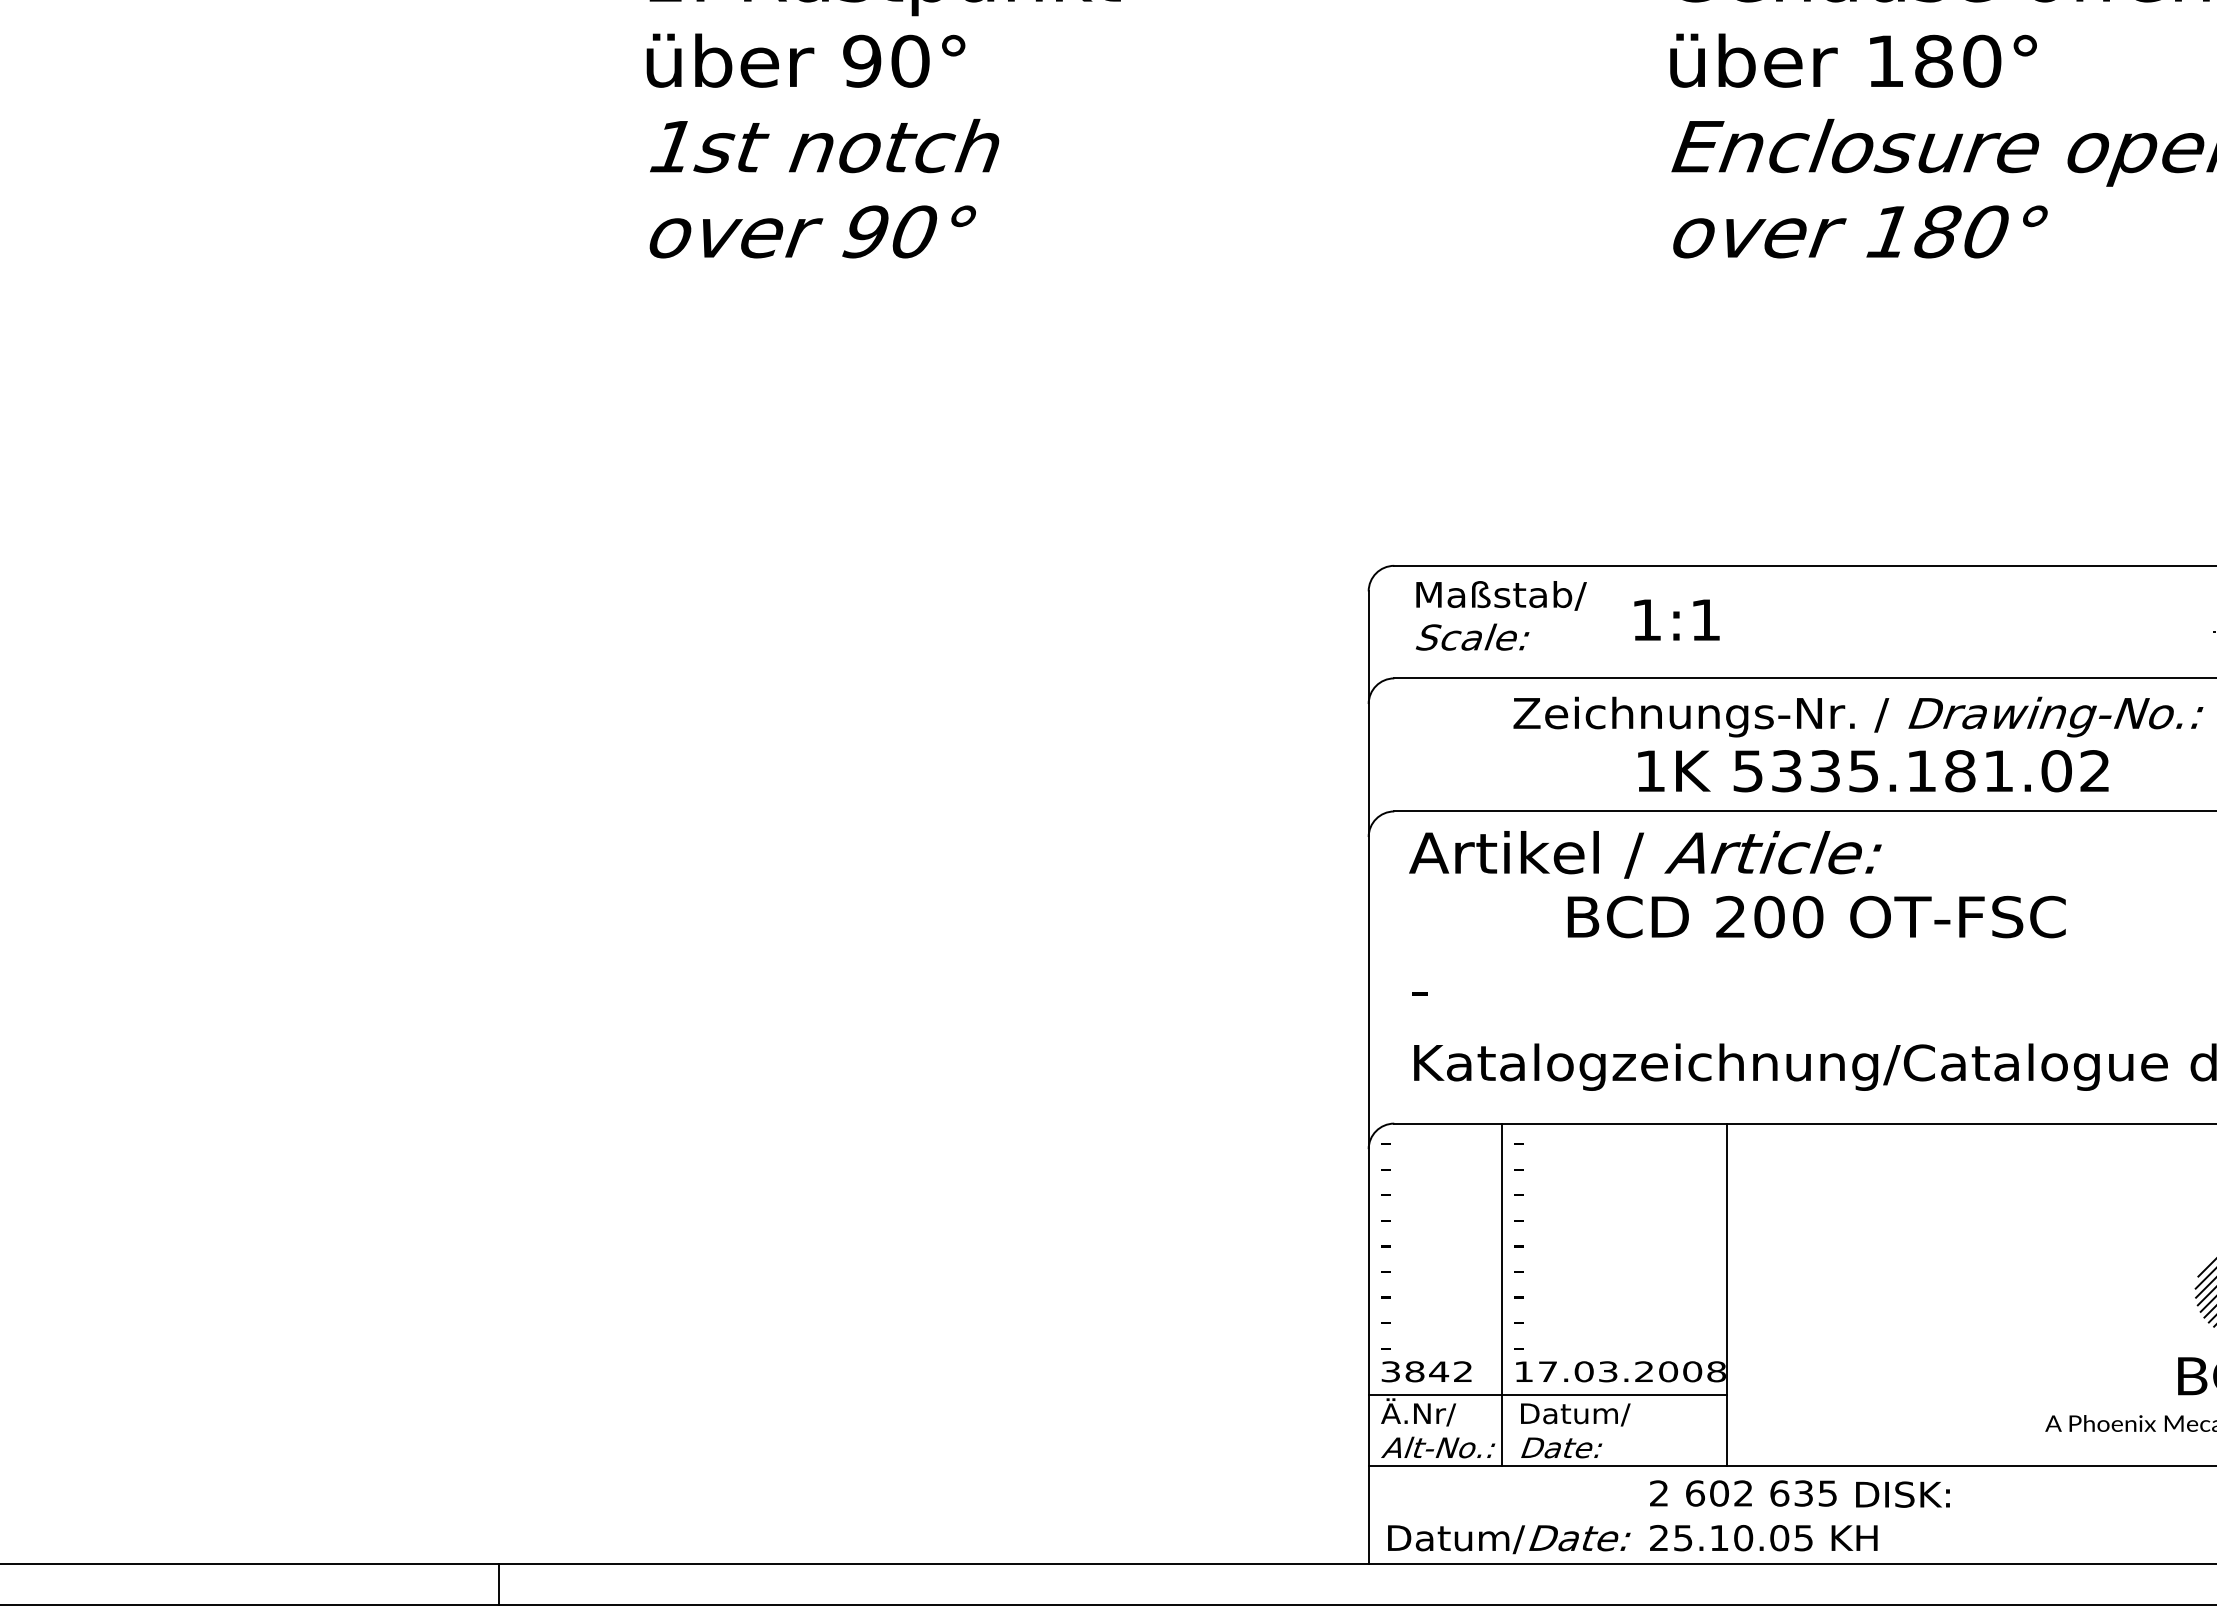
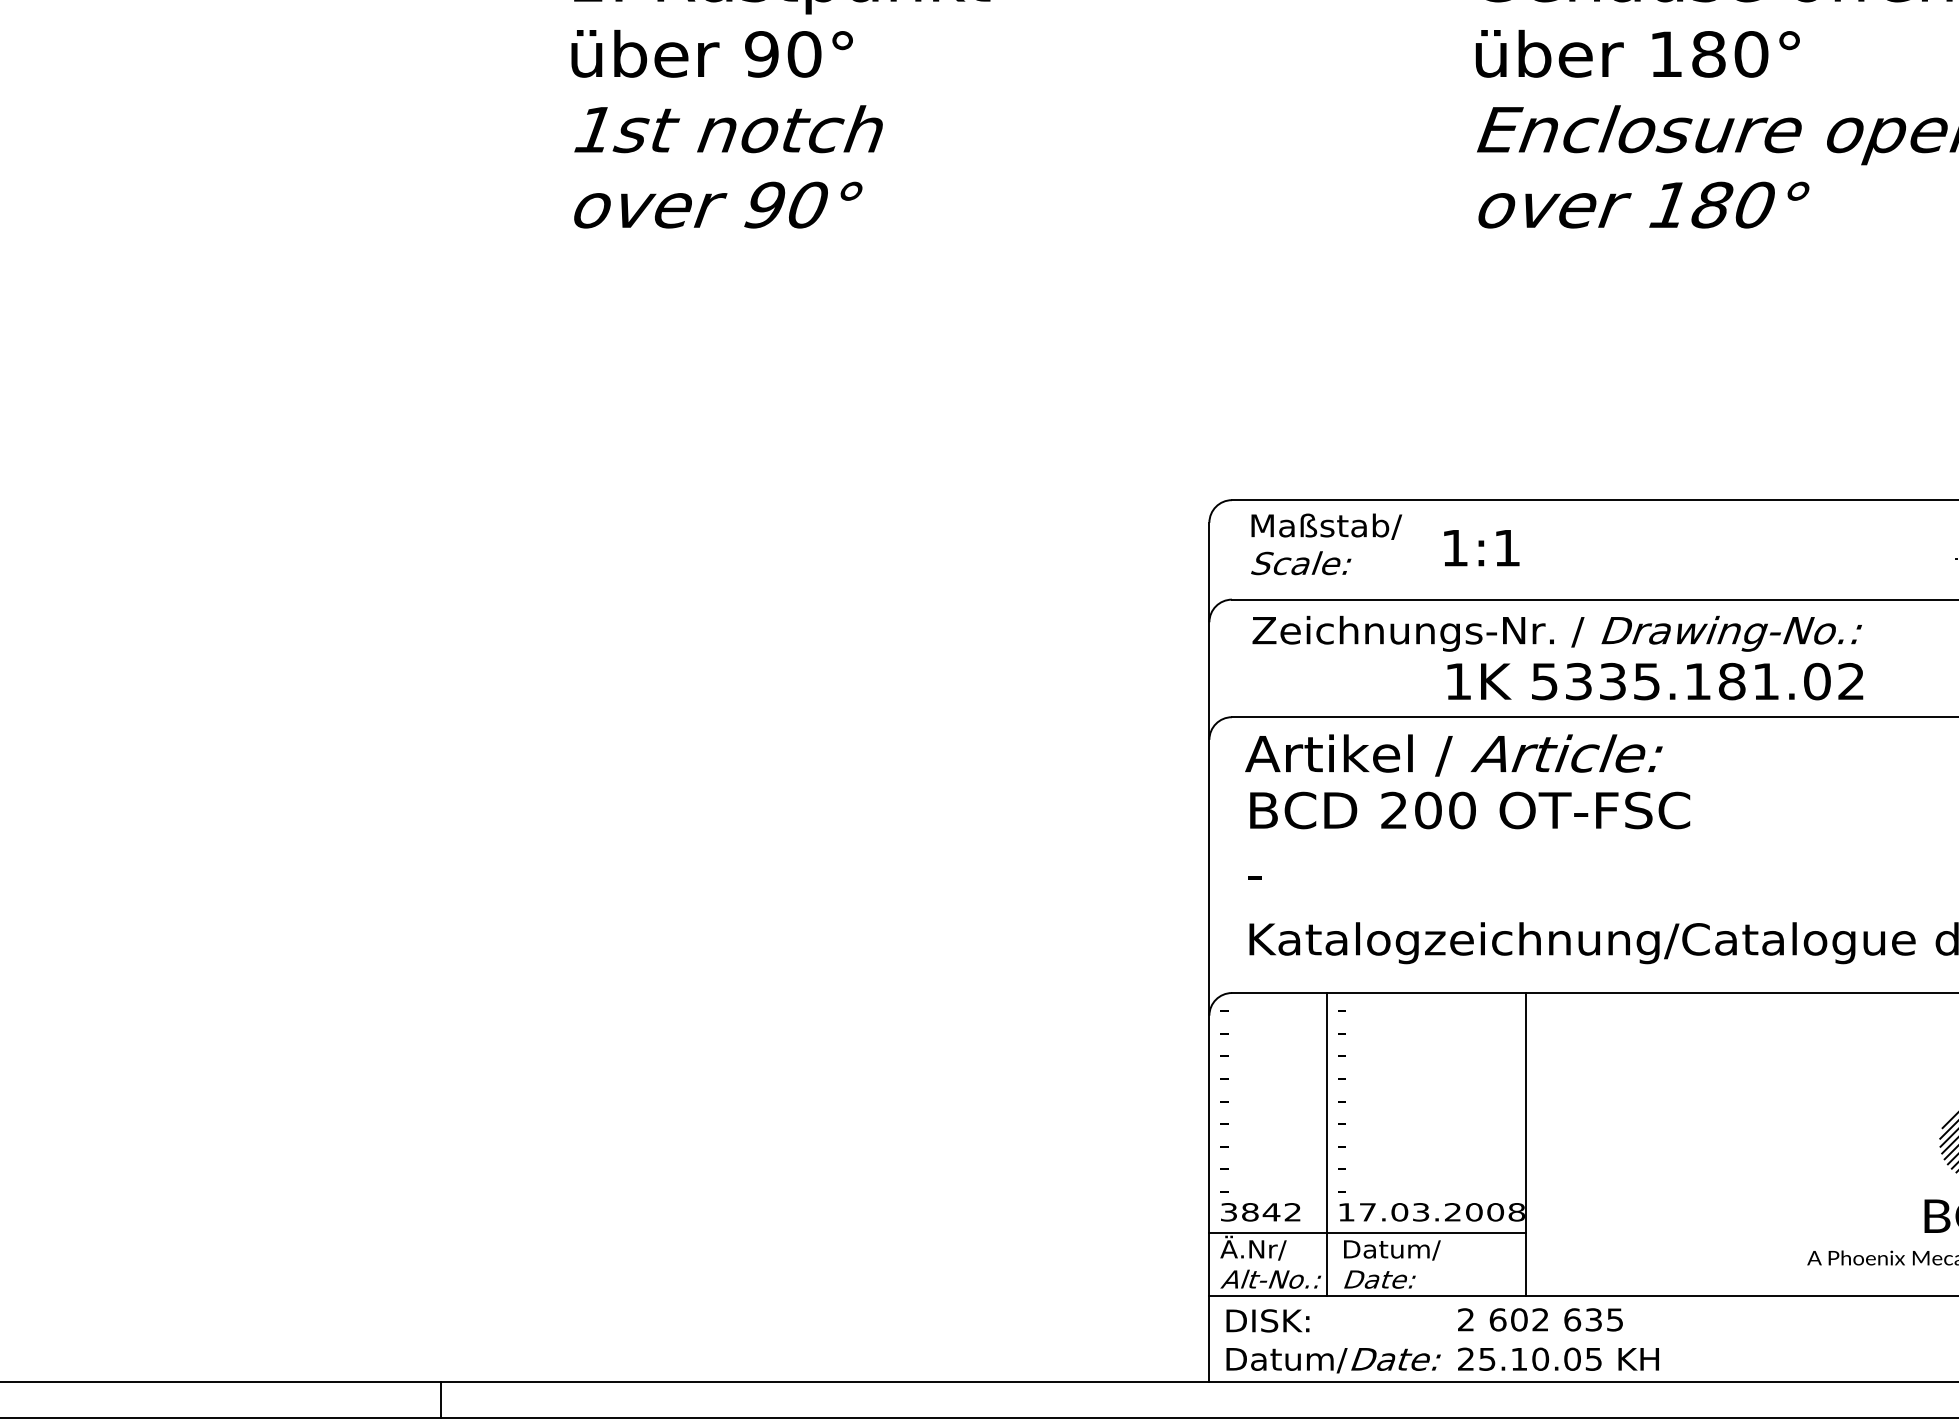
text: (1858, 716) -> (1557, 633), moved
text: (1816, 916) -> (1469, 810), moved
text: (1902, 1494) -> (1267, 1320), moved

